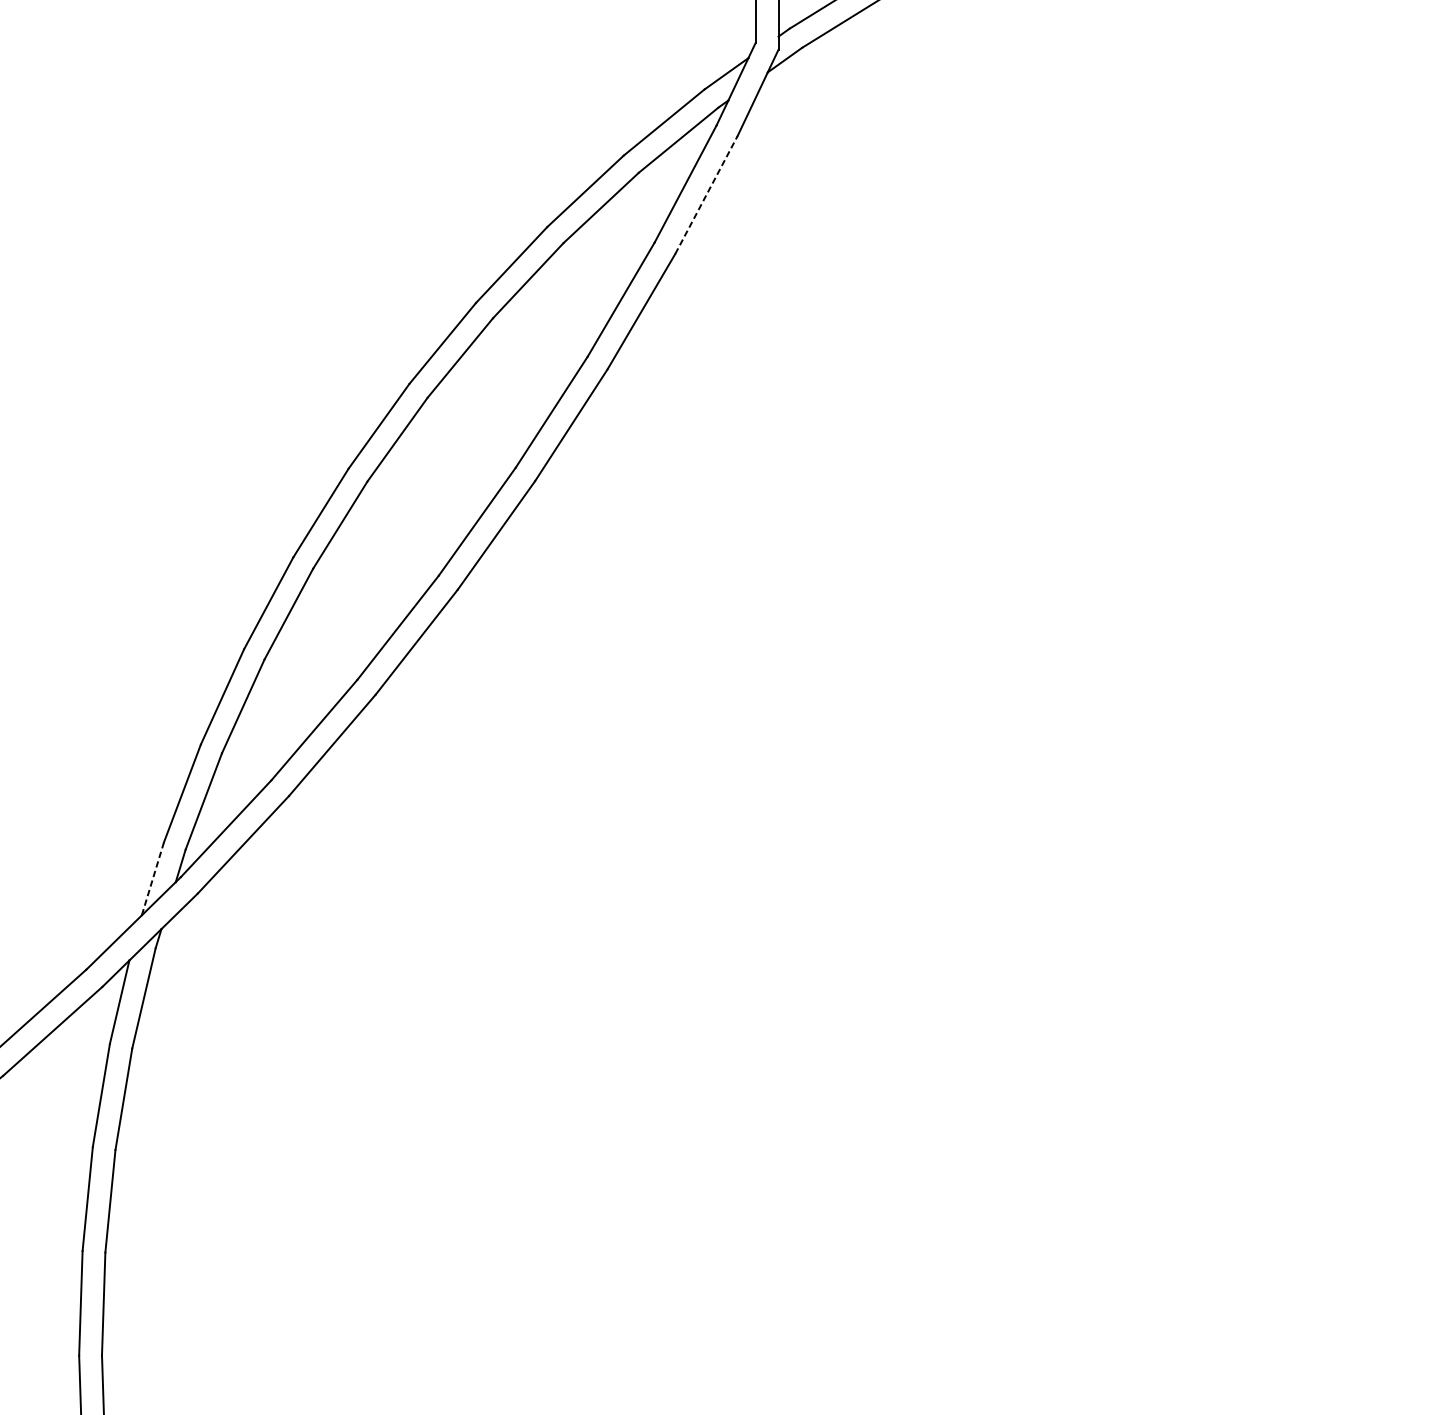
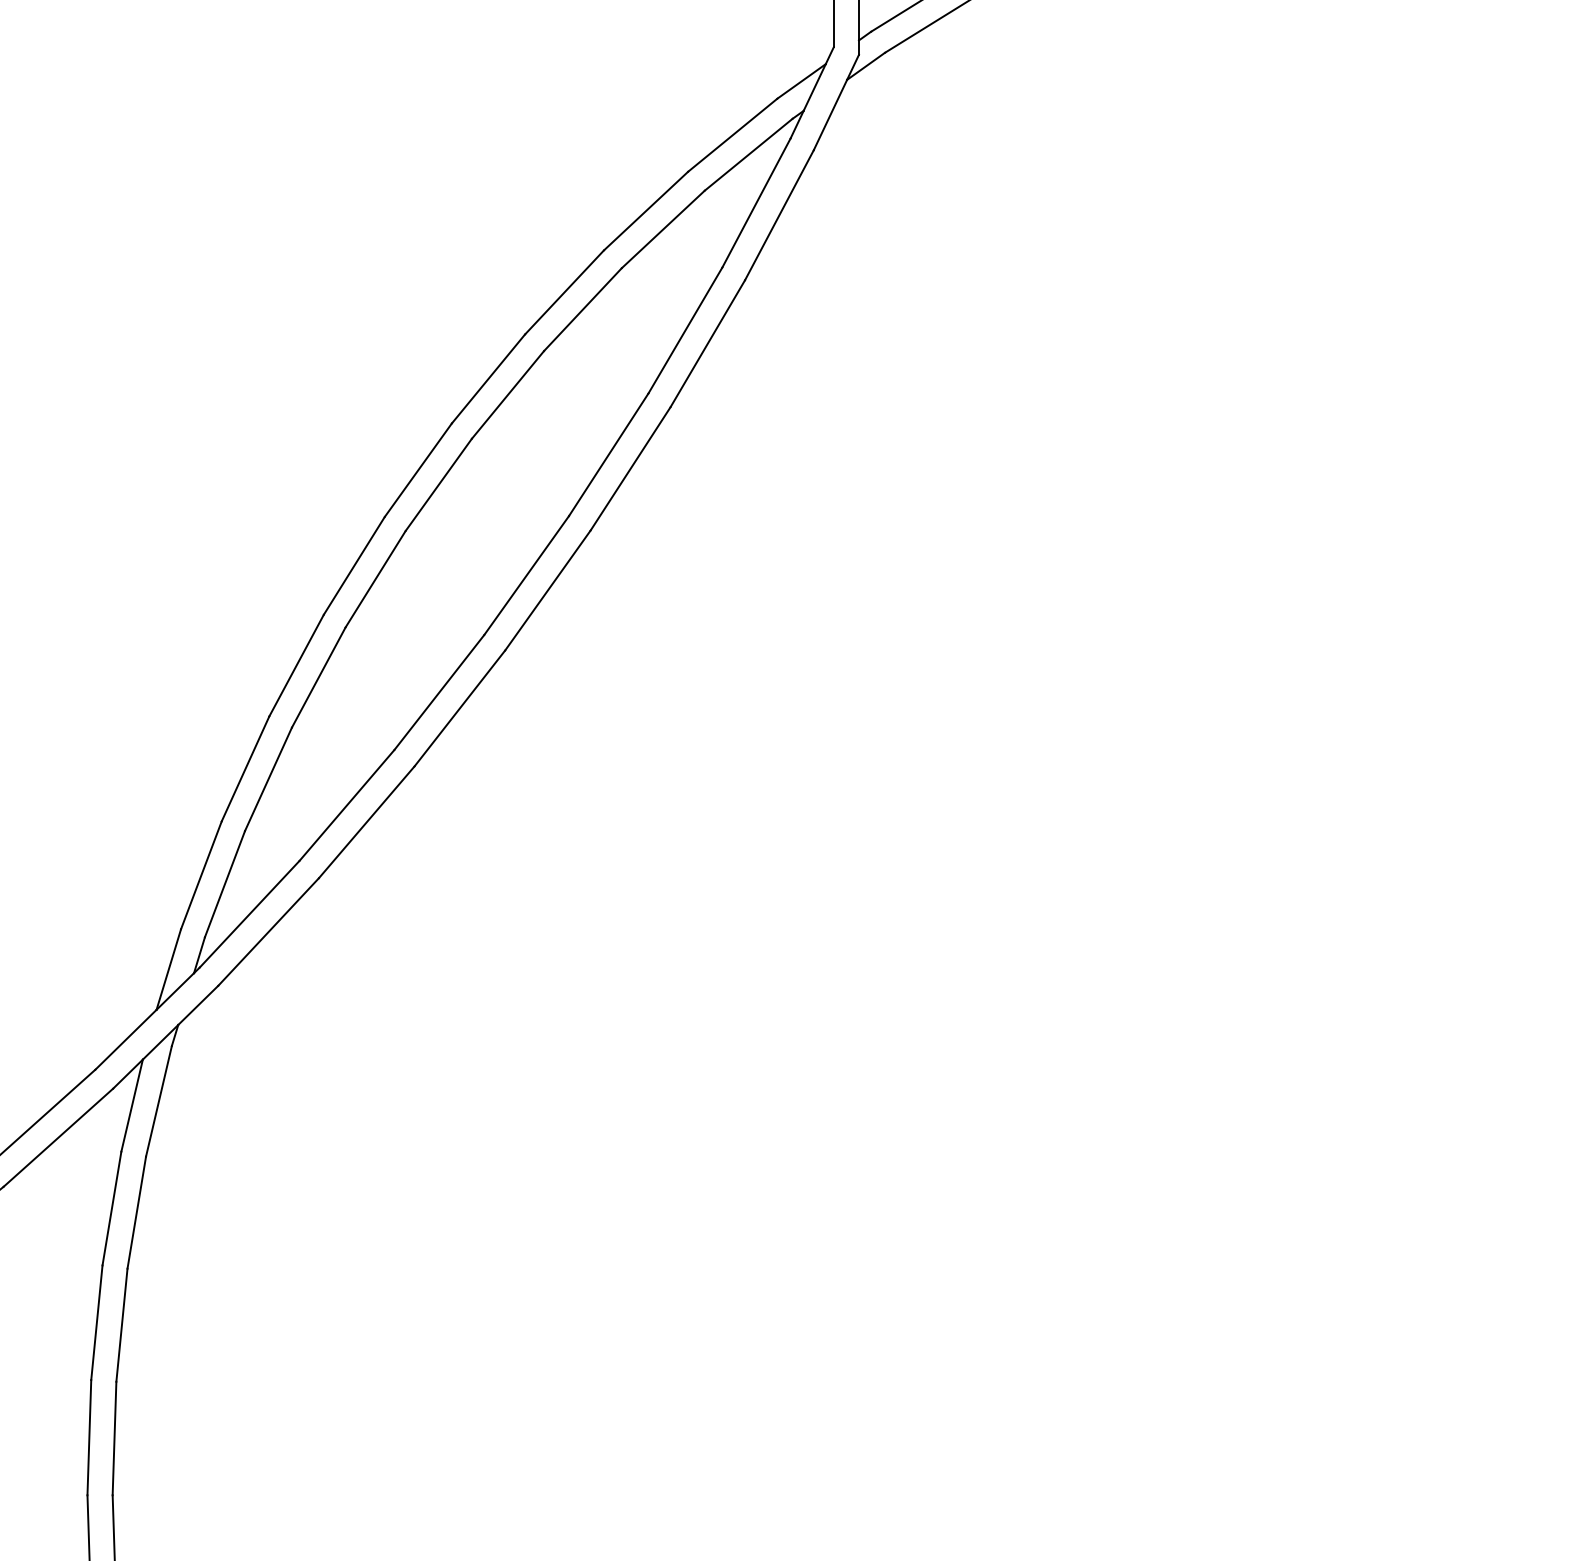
line: (706, 195) -> (779, 215), dashed -> solid
line: (152, 879) -> (168, 970), dashed -> solid

